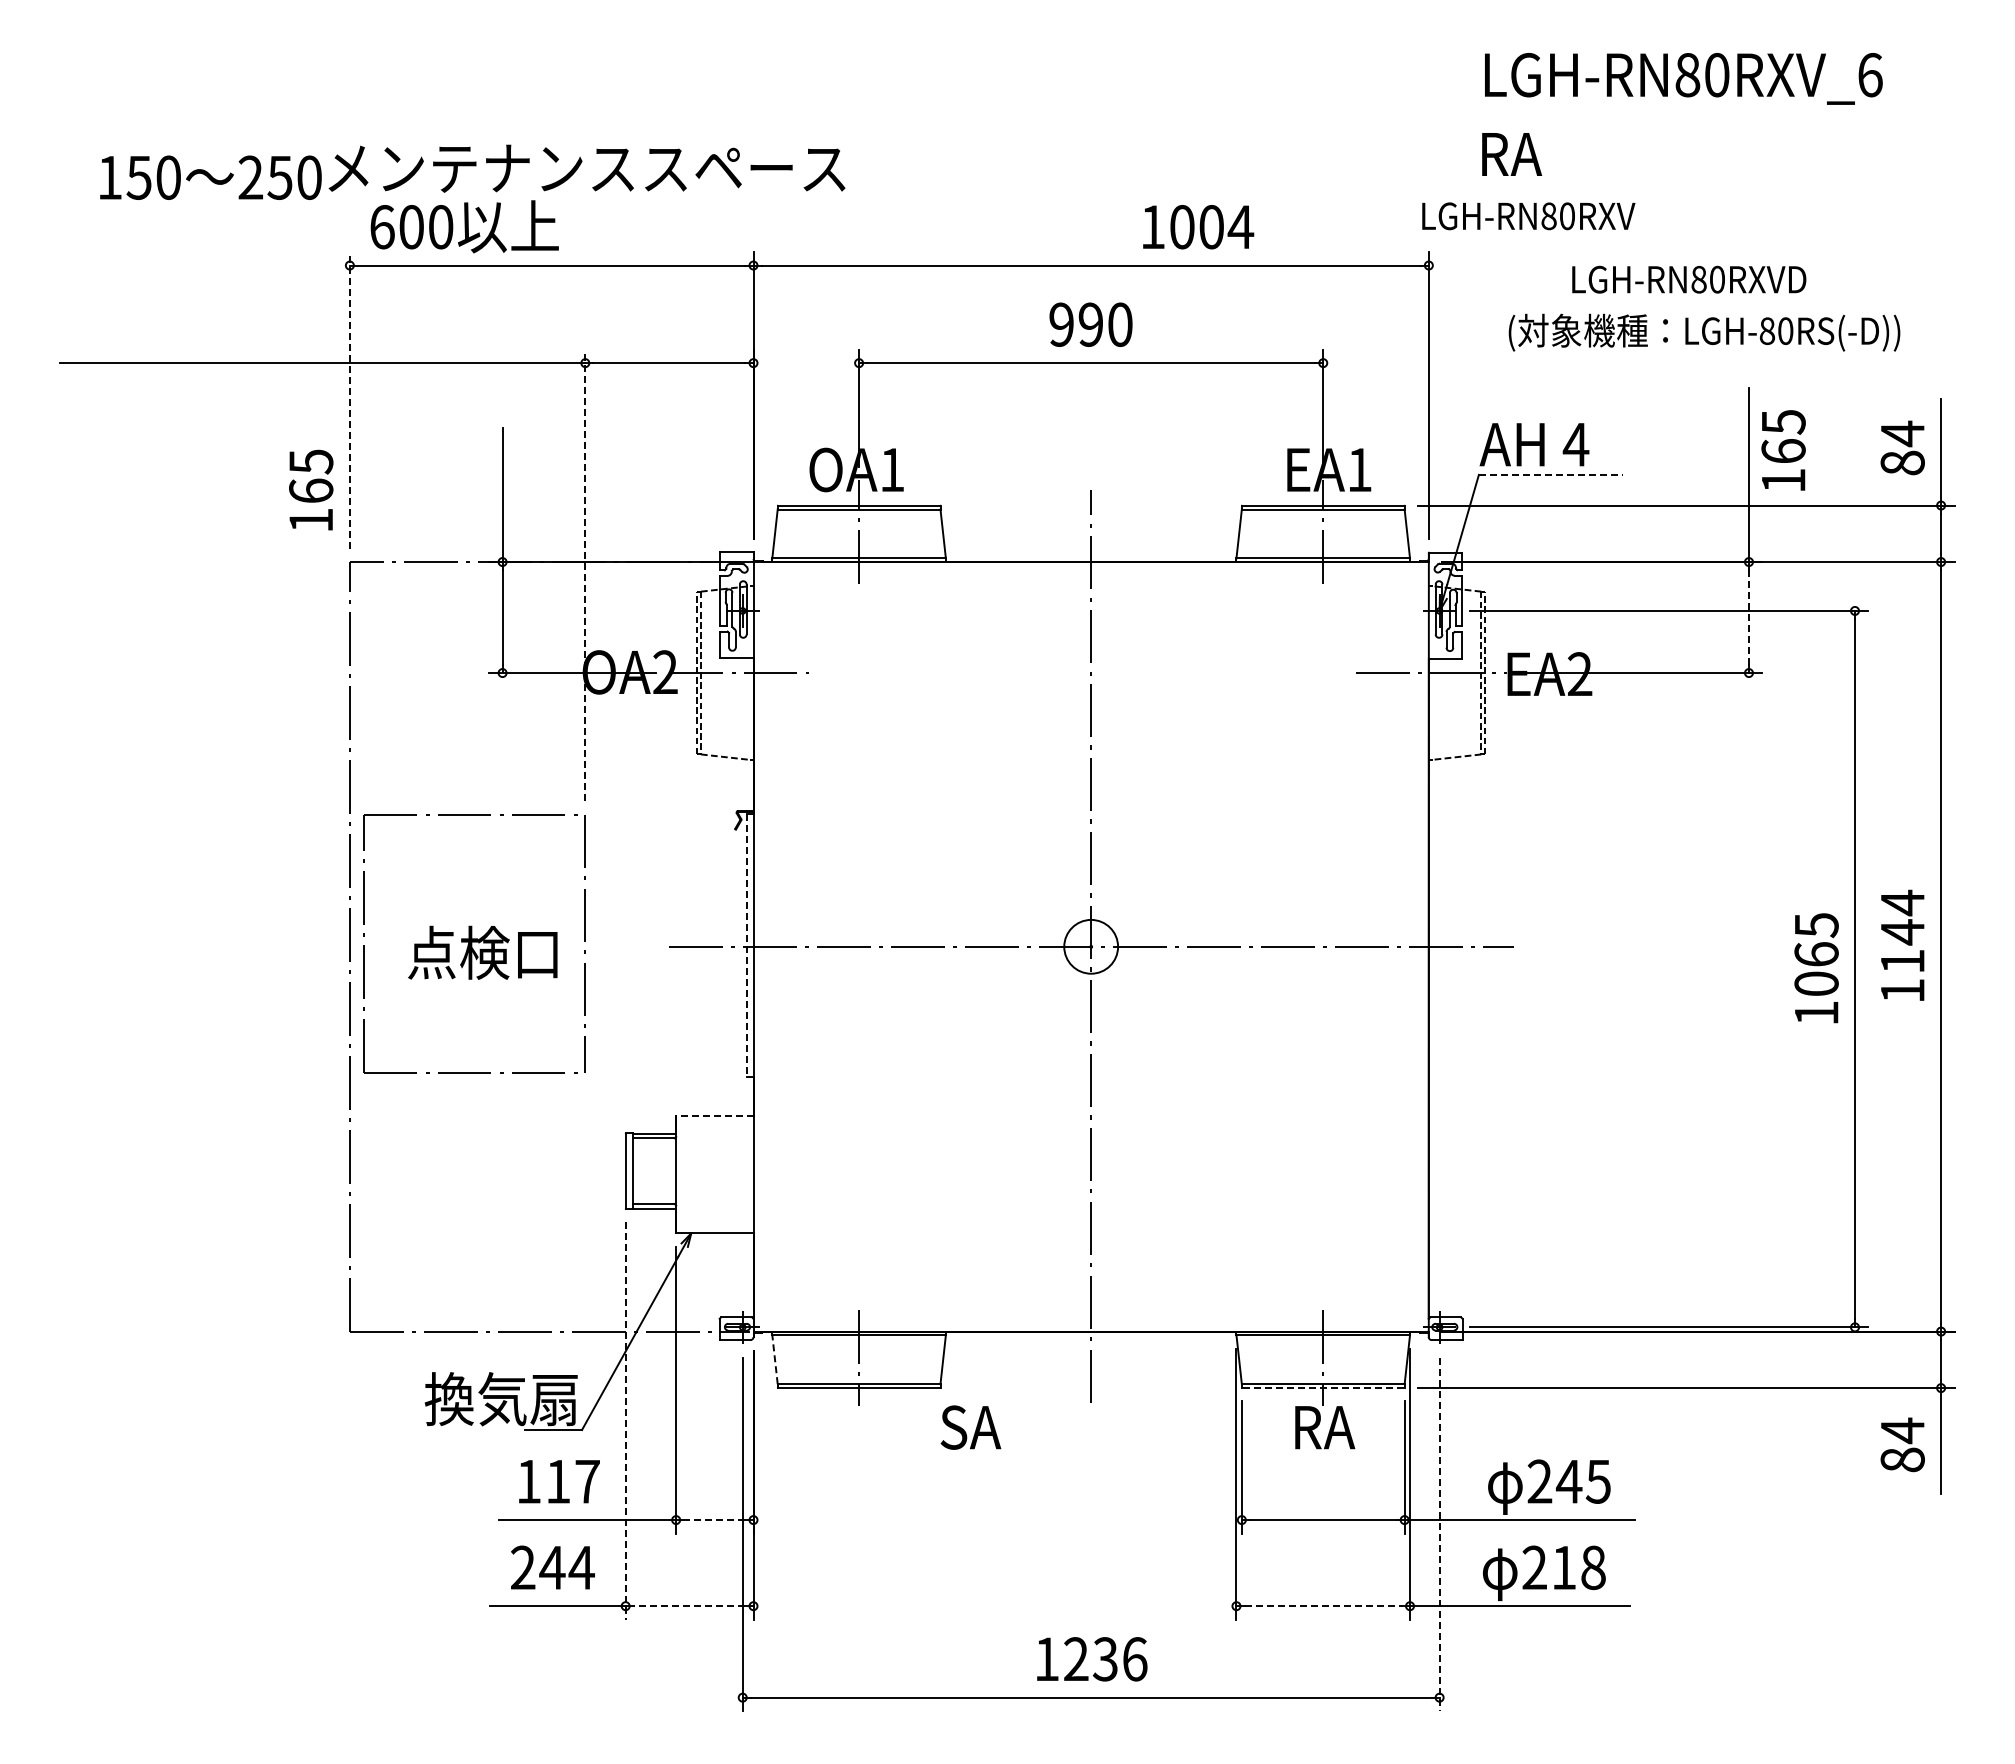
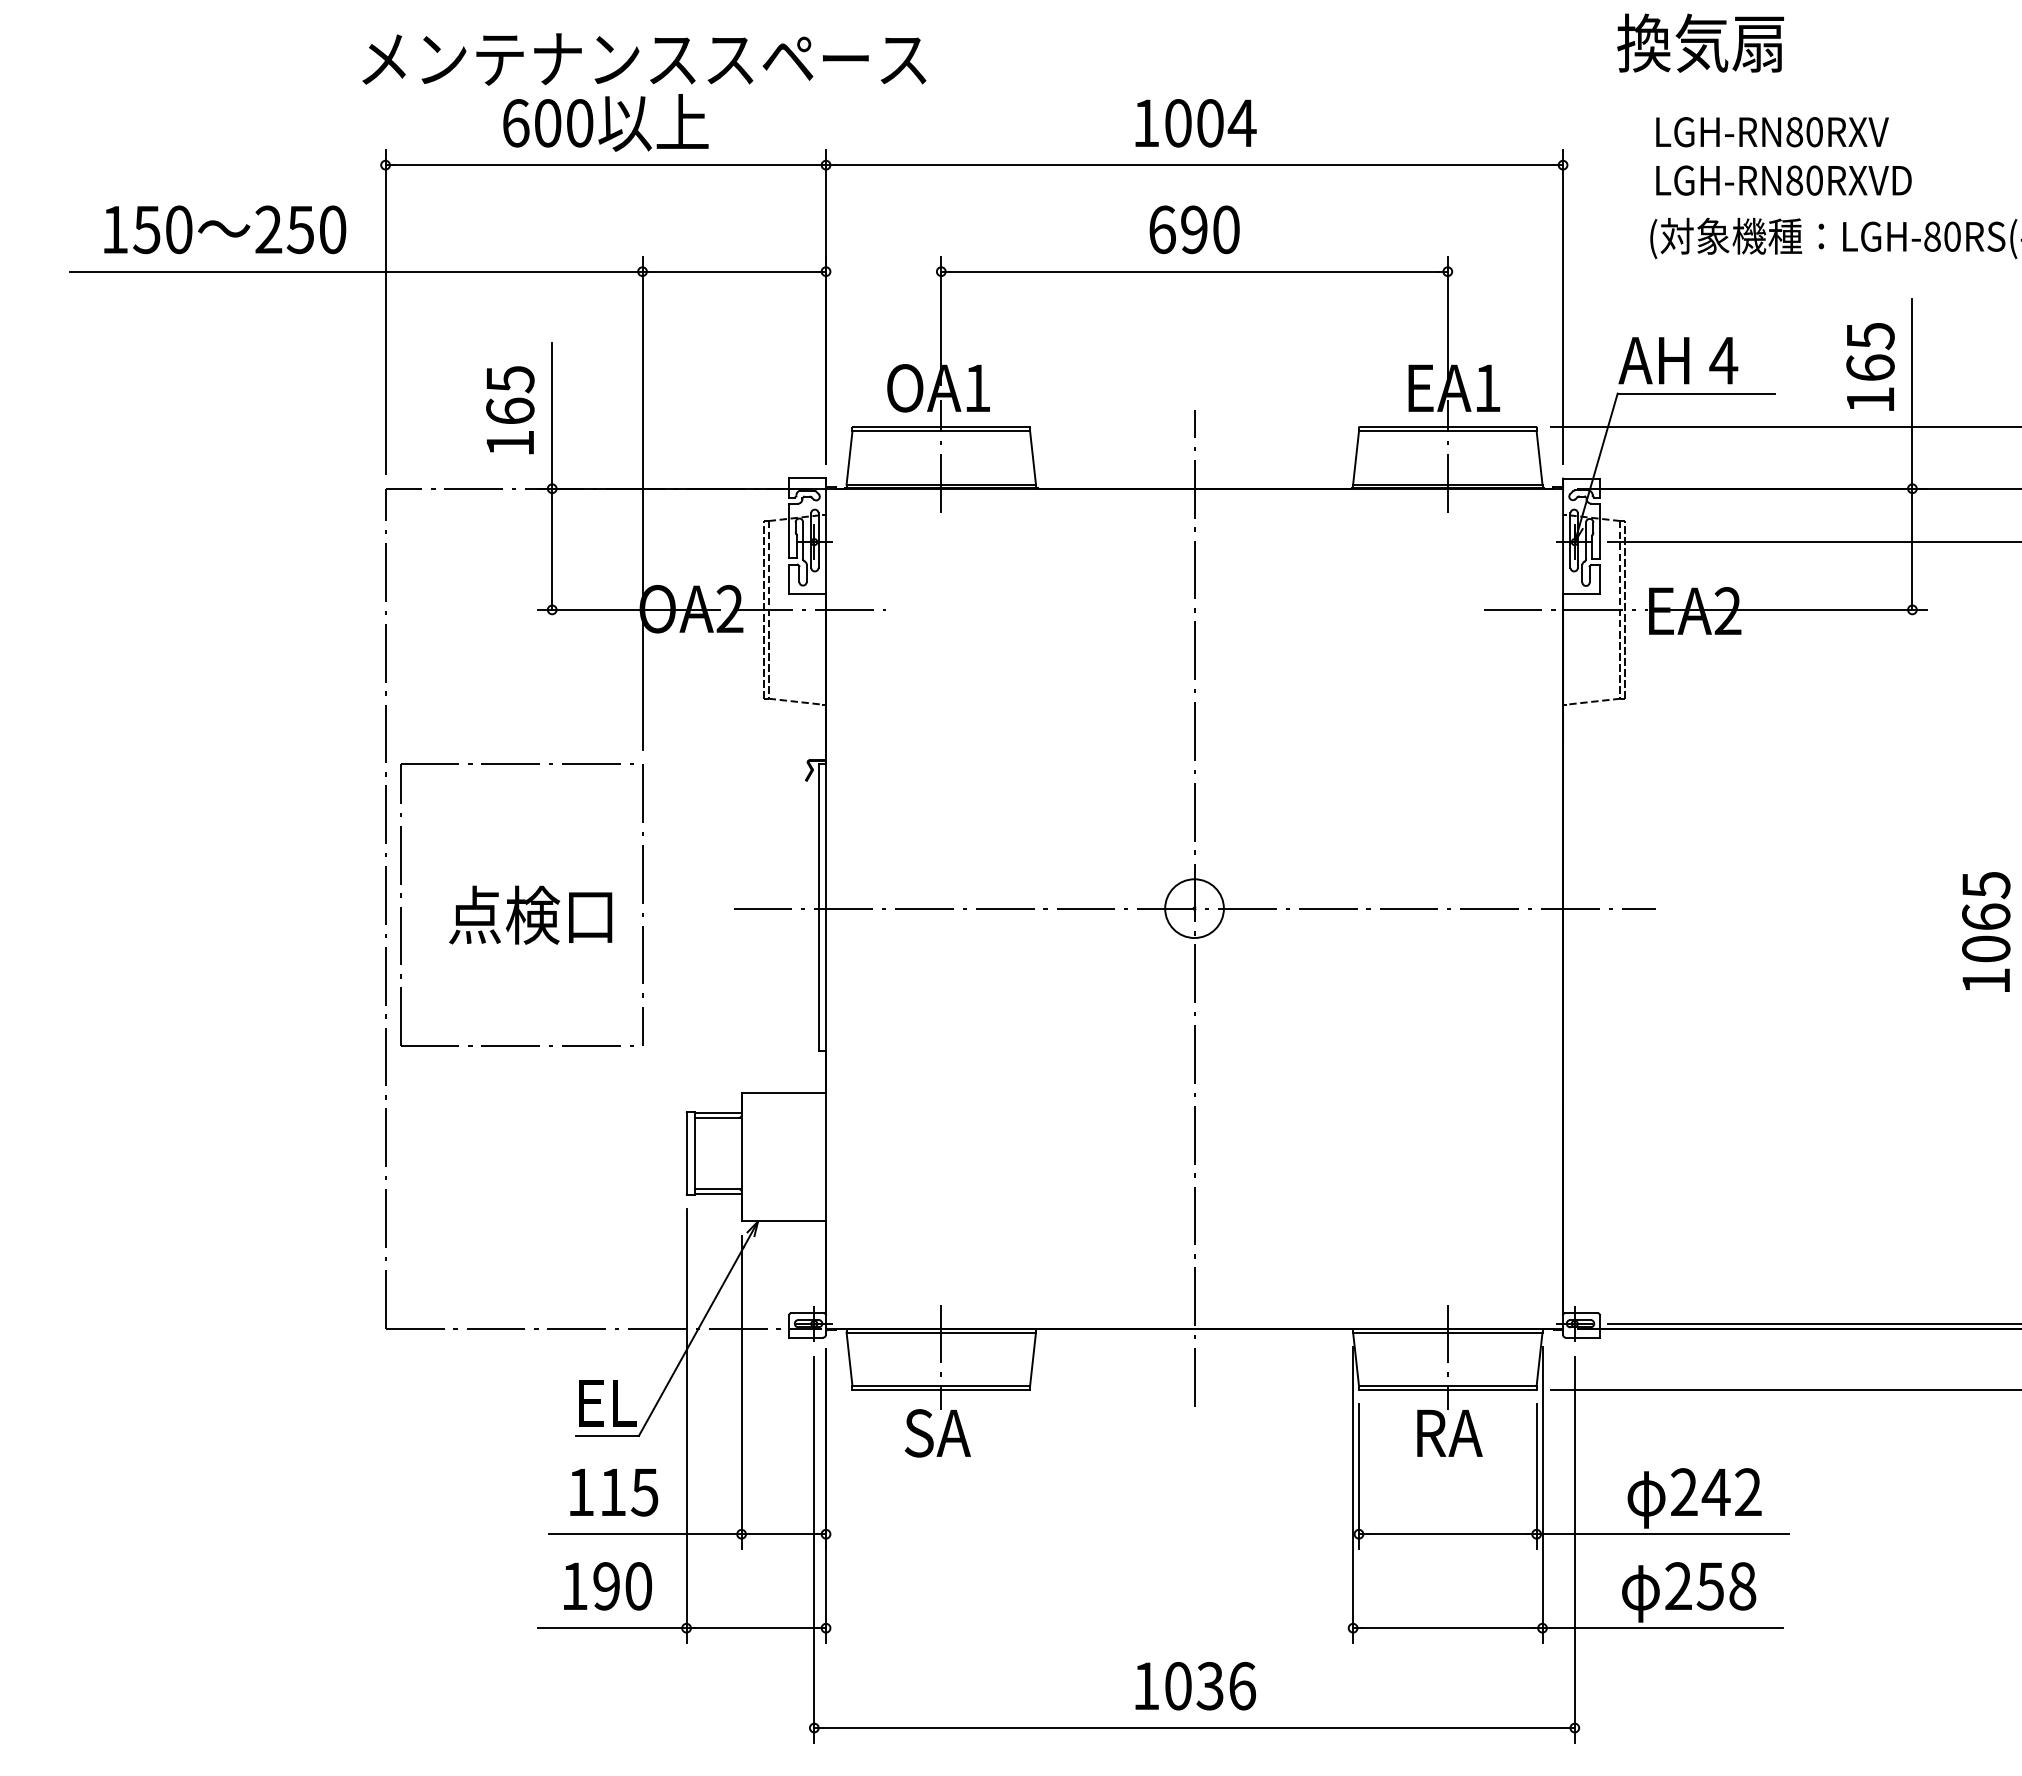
text: (1554, 153) -> (1700, 42), RA -> 換気扇
text: (210, 177) -> (224, 229), moved
text: (1528, 216) -> (1772, 132), moved
text: (464, 226) -> (605, 122), moved
text: (1198, 227) -> (1195, 123), moved
text: (1689, 279) -> (1784, 180), moved
text: (1061, 324) -> (1162, 229), 990 -> 690
line: (349, 399) -> (385, 311), dashed -> solid
text: (1783, 450) -> (1870, 367), moved
line: (1551, 474) -> (1696, 393), dashed -> solid
text: (311, 489) -> (510, 409), moved
line: (585, 575) -> (642, 503), dashed -> solid
line: (1748, 617) -> (1911, 549), dashed -> solid
line: (747, 945) -> (819, 907), dashed -> solid
line: (714, 1115) -> (783, 1092), dashed -> solid
line: (775, 1359) -> (850, 1359), dashed -> solid
line: (1323, 1388) -> (1448, 1390), dashed -> solid
text: (501, 1399) -> (551, 1402), 換気扇 -> EL
line: (625, 1420) -> (686, 1425), dashed -> solid
text: (970, 1427) -> (937, 1433), moved
text: (586, 1481) -> (643, 1492), 117 -> 115
text: (1597, 1481) -> (1747, 1492), 245 -> 242
line: (714, 1520) -> (783, 1534), dashed -> solid
line: (1439, 1534) -> (1574, 1549), dashed -> solid
text: (552, 1567) -> (606, 1585), 244 -> 190
text: (1563, 1568) -> (1709, 1587), 218 -> 258
line: (689, 1606) -> (756, 1628), dashed -> solid
line: (1323, 1606) -> (1448, 1628), dashed -> solid
text: (1076, 1659) -> (1178, 1686), 1236 -> 1036

